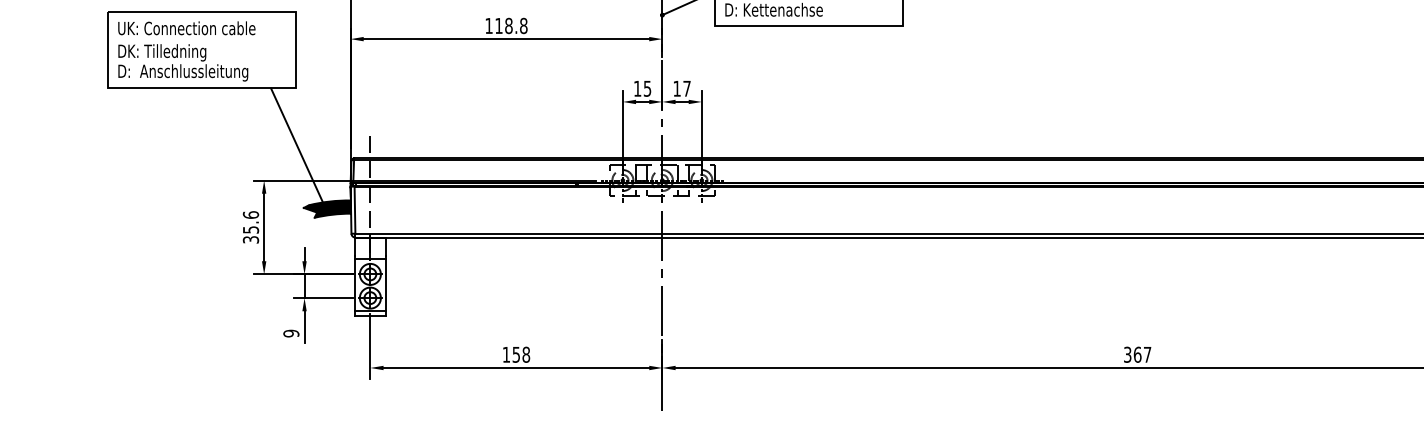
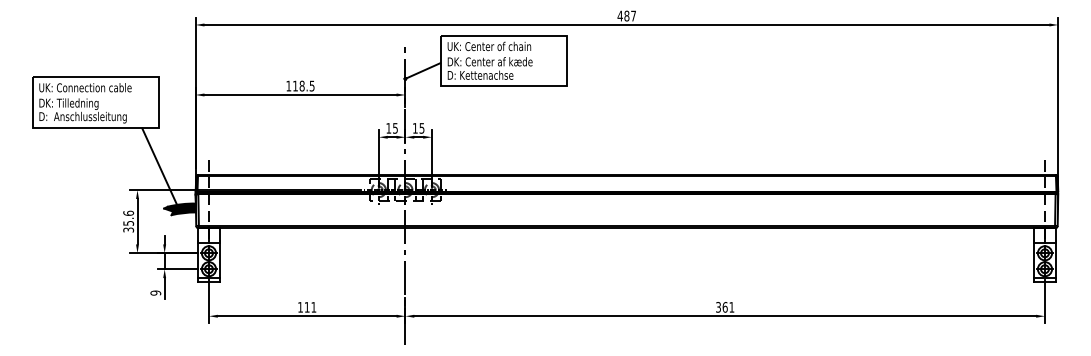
text: (522, 25) -> (311, 85), 118.8 -> 118.5
text: (686, 88) -> (421, 128), 17 -> 15
text: (521, 354) -> (310, 307), 158 -> 111
text: (1147, 354) -> (731, 307), 367 -> 361

